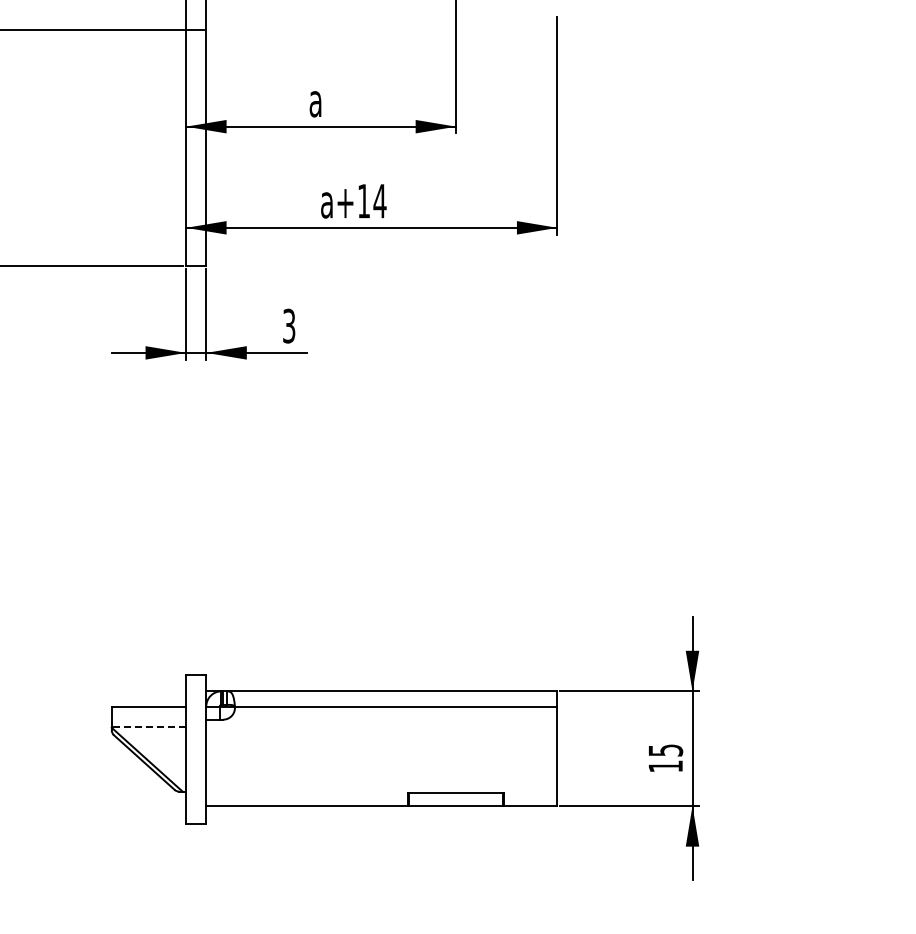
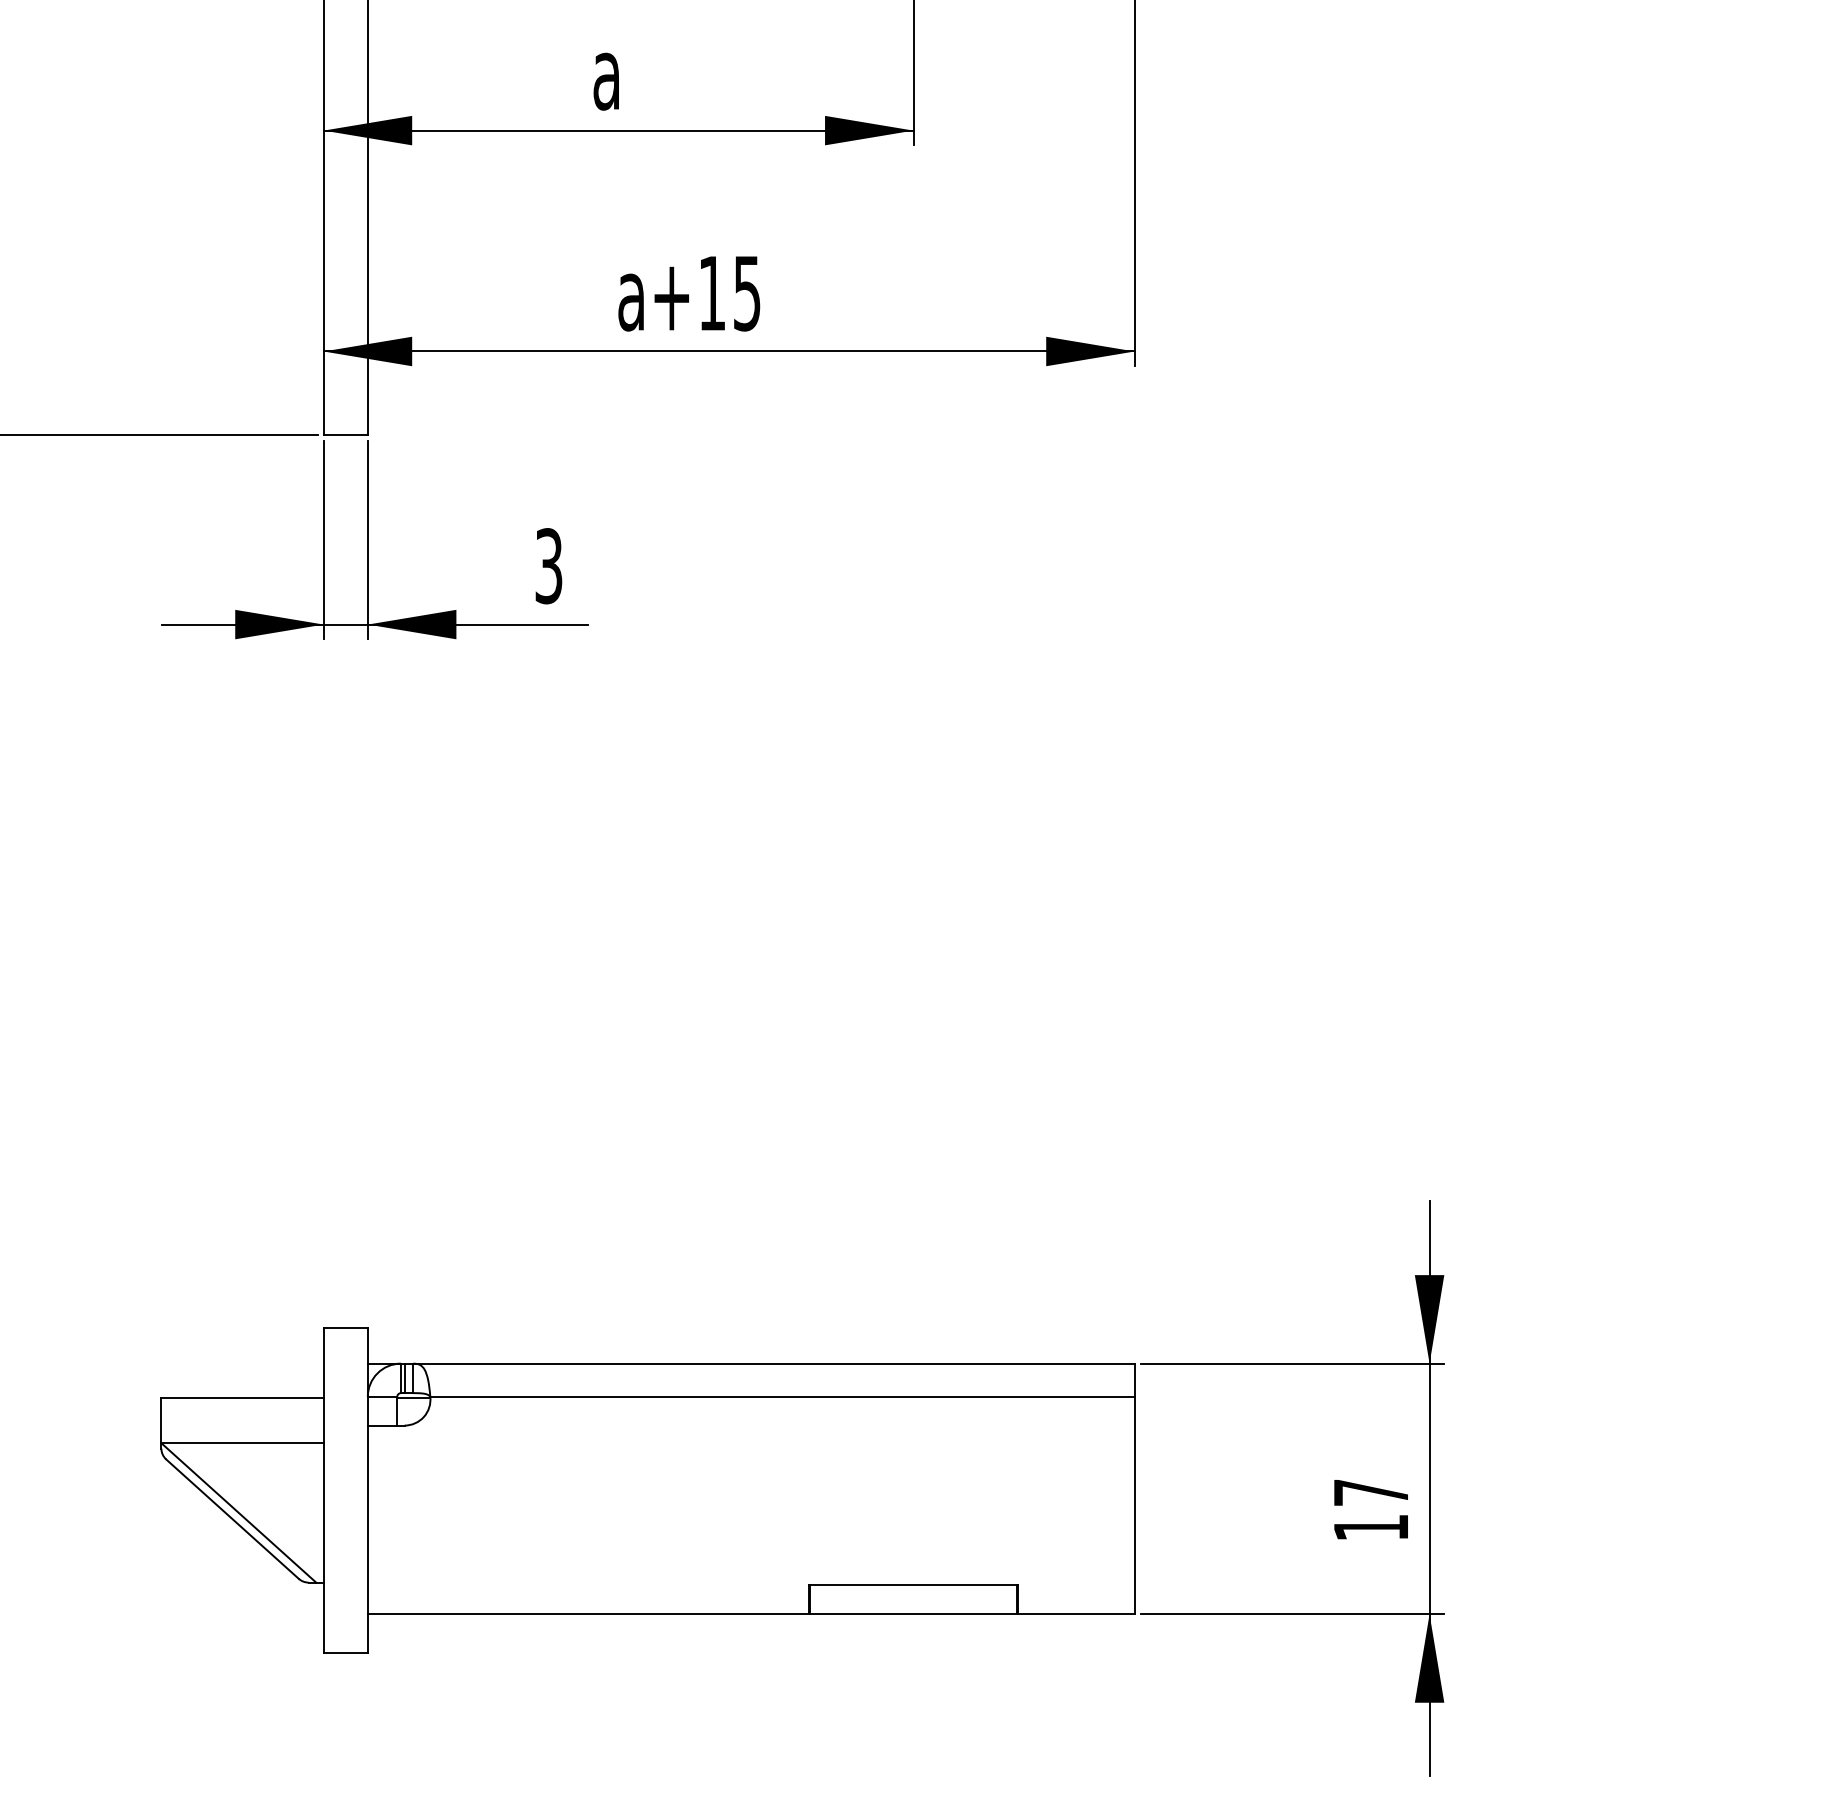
text: (379, 201) -> (746, 293), a+14 -> a+15
line: (148, 727) -> (241, 1442), dashed -> solid
text: (665, 750) -> (1370, 1492), 15 -> 17

